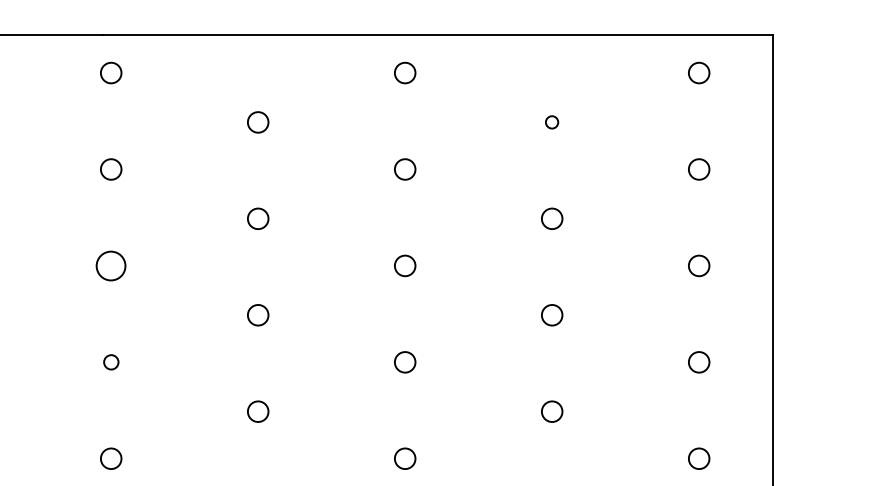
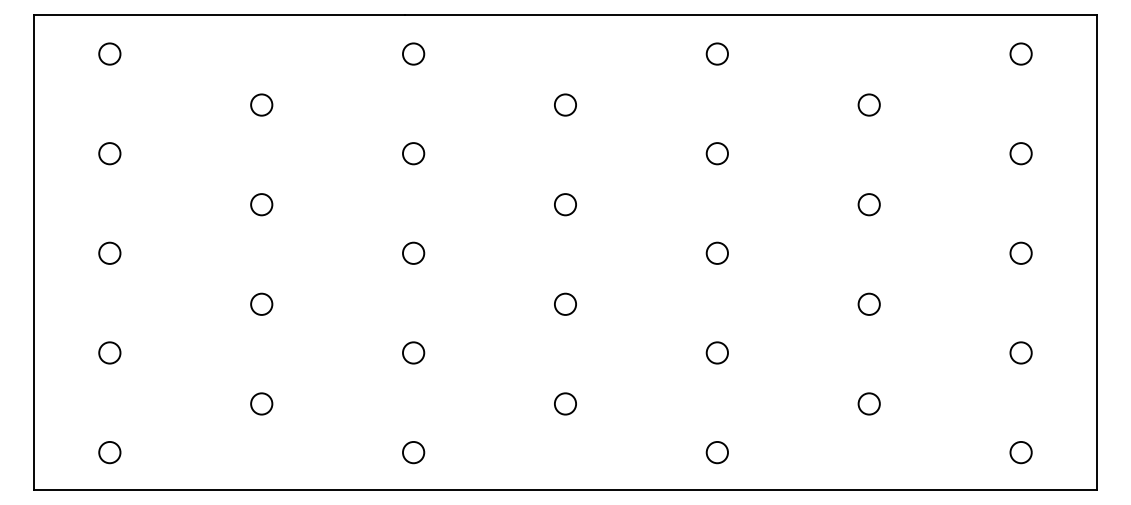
circle: (551, 121) -> (868, 104), size x1.67
circle: (111, 265) -> (413, 252), size x0.71
circle: (111, 361) -> (413, 352), size x1.43

